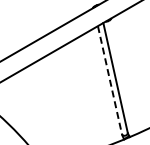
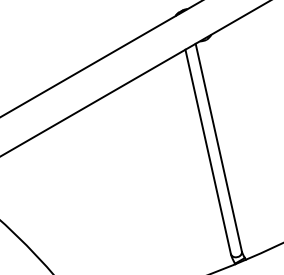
line: (110, 80) -> (209, 152), dashed -> solid

